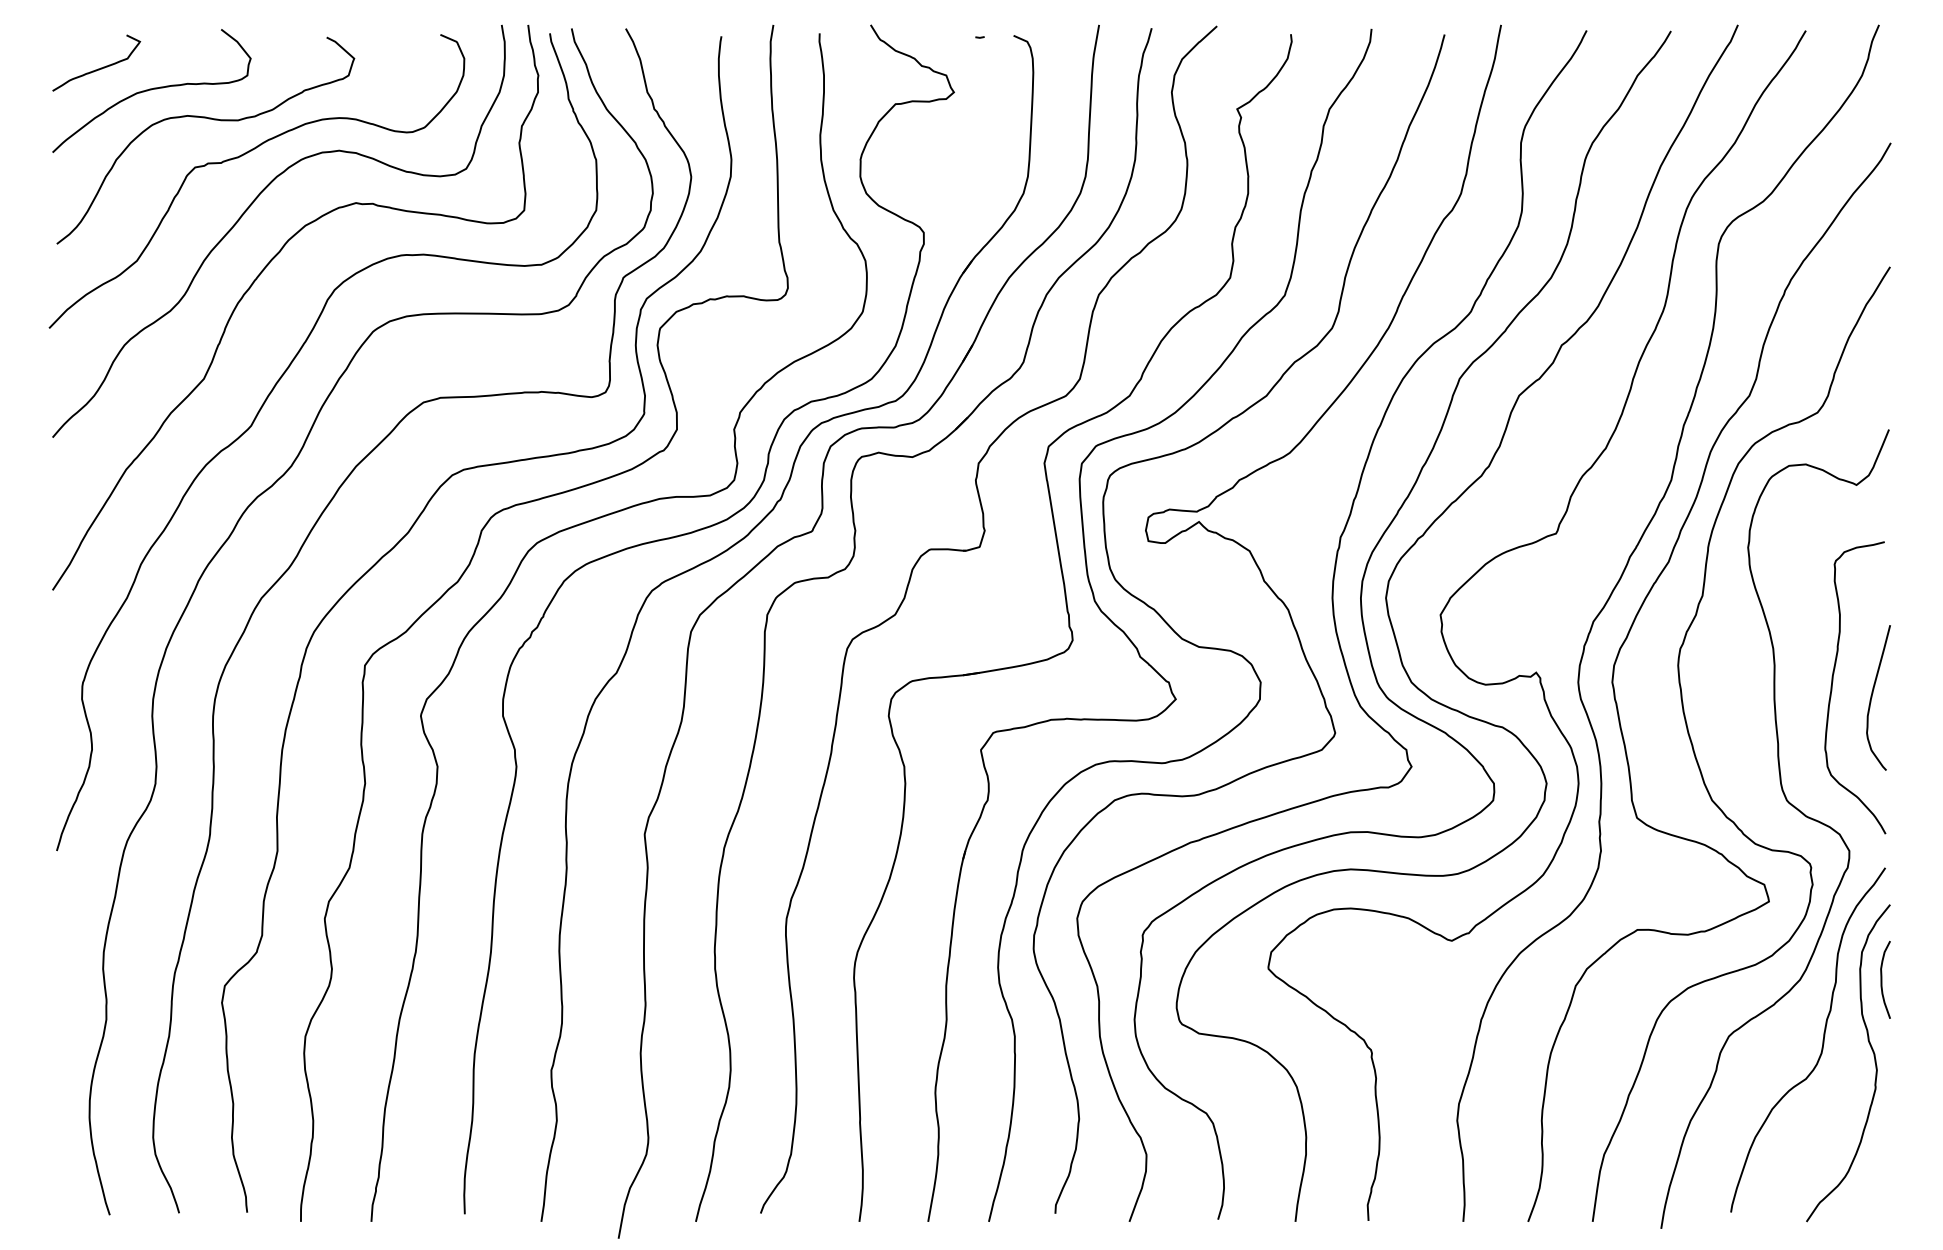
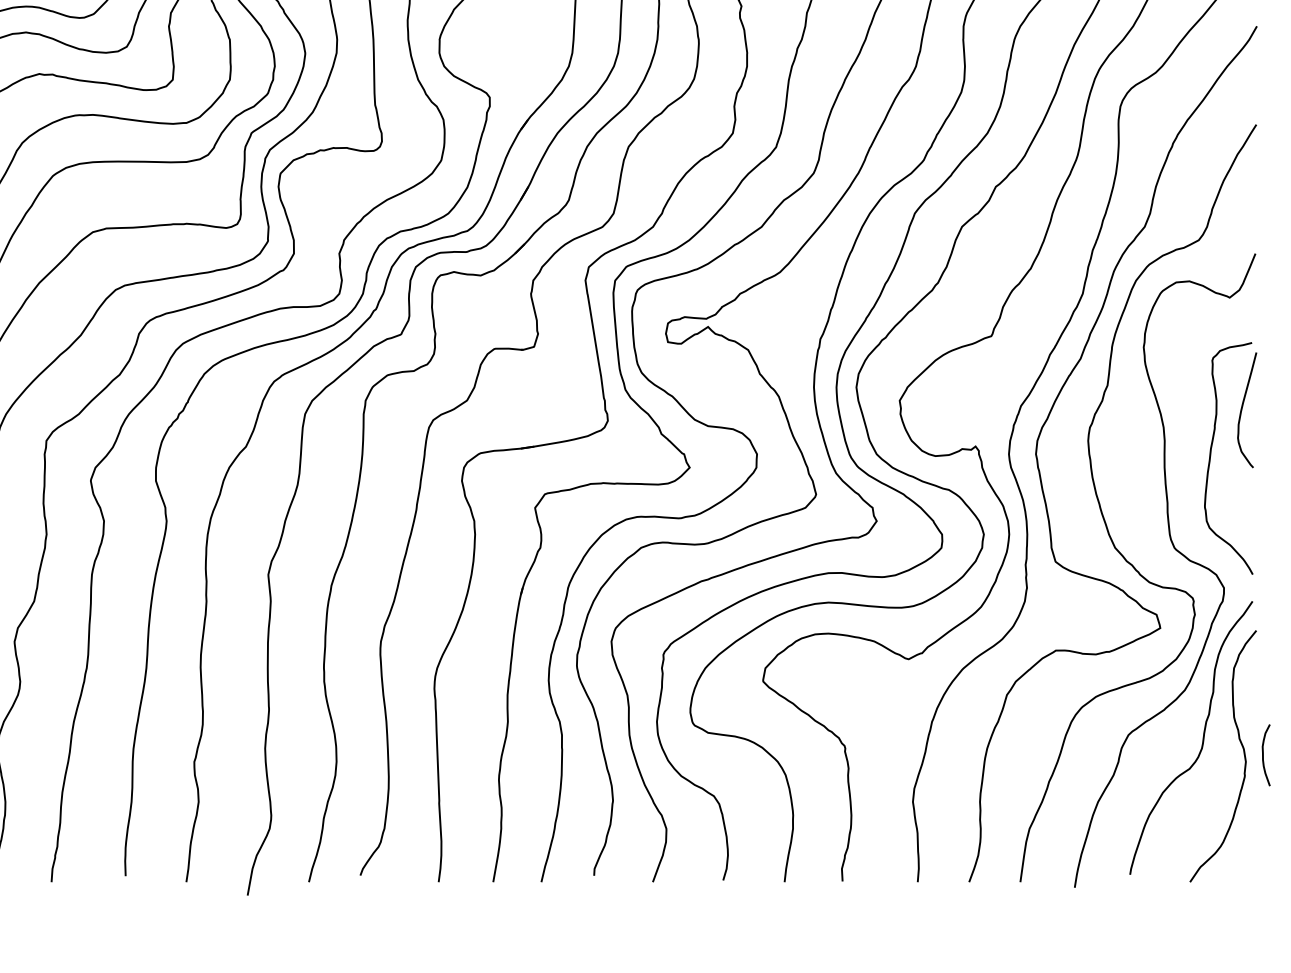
curve: (1872, 697) -> (1242, 409), moved
curve: (1882, 979) -> (1263, 754), moved

